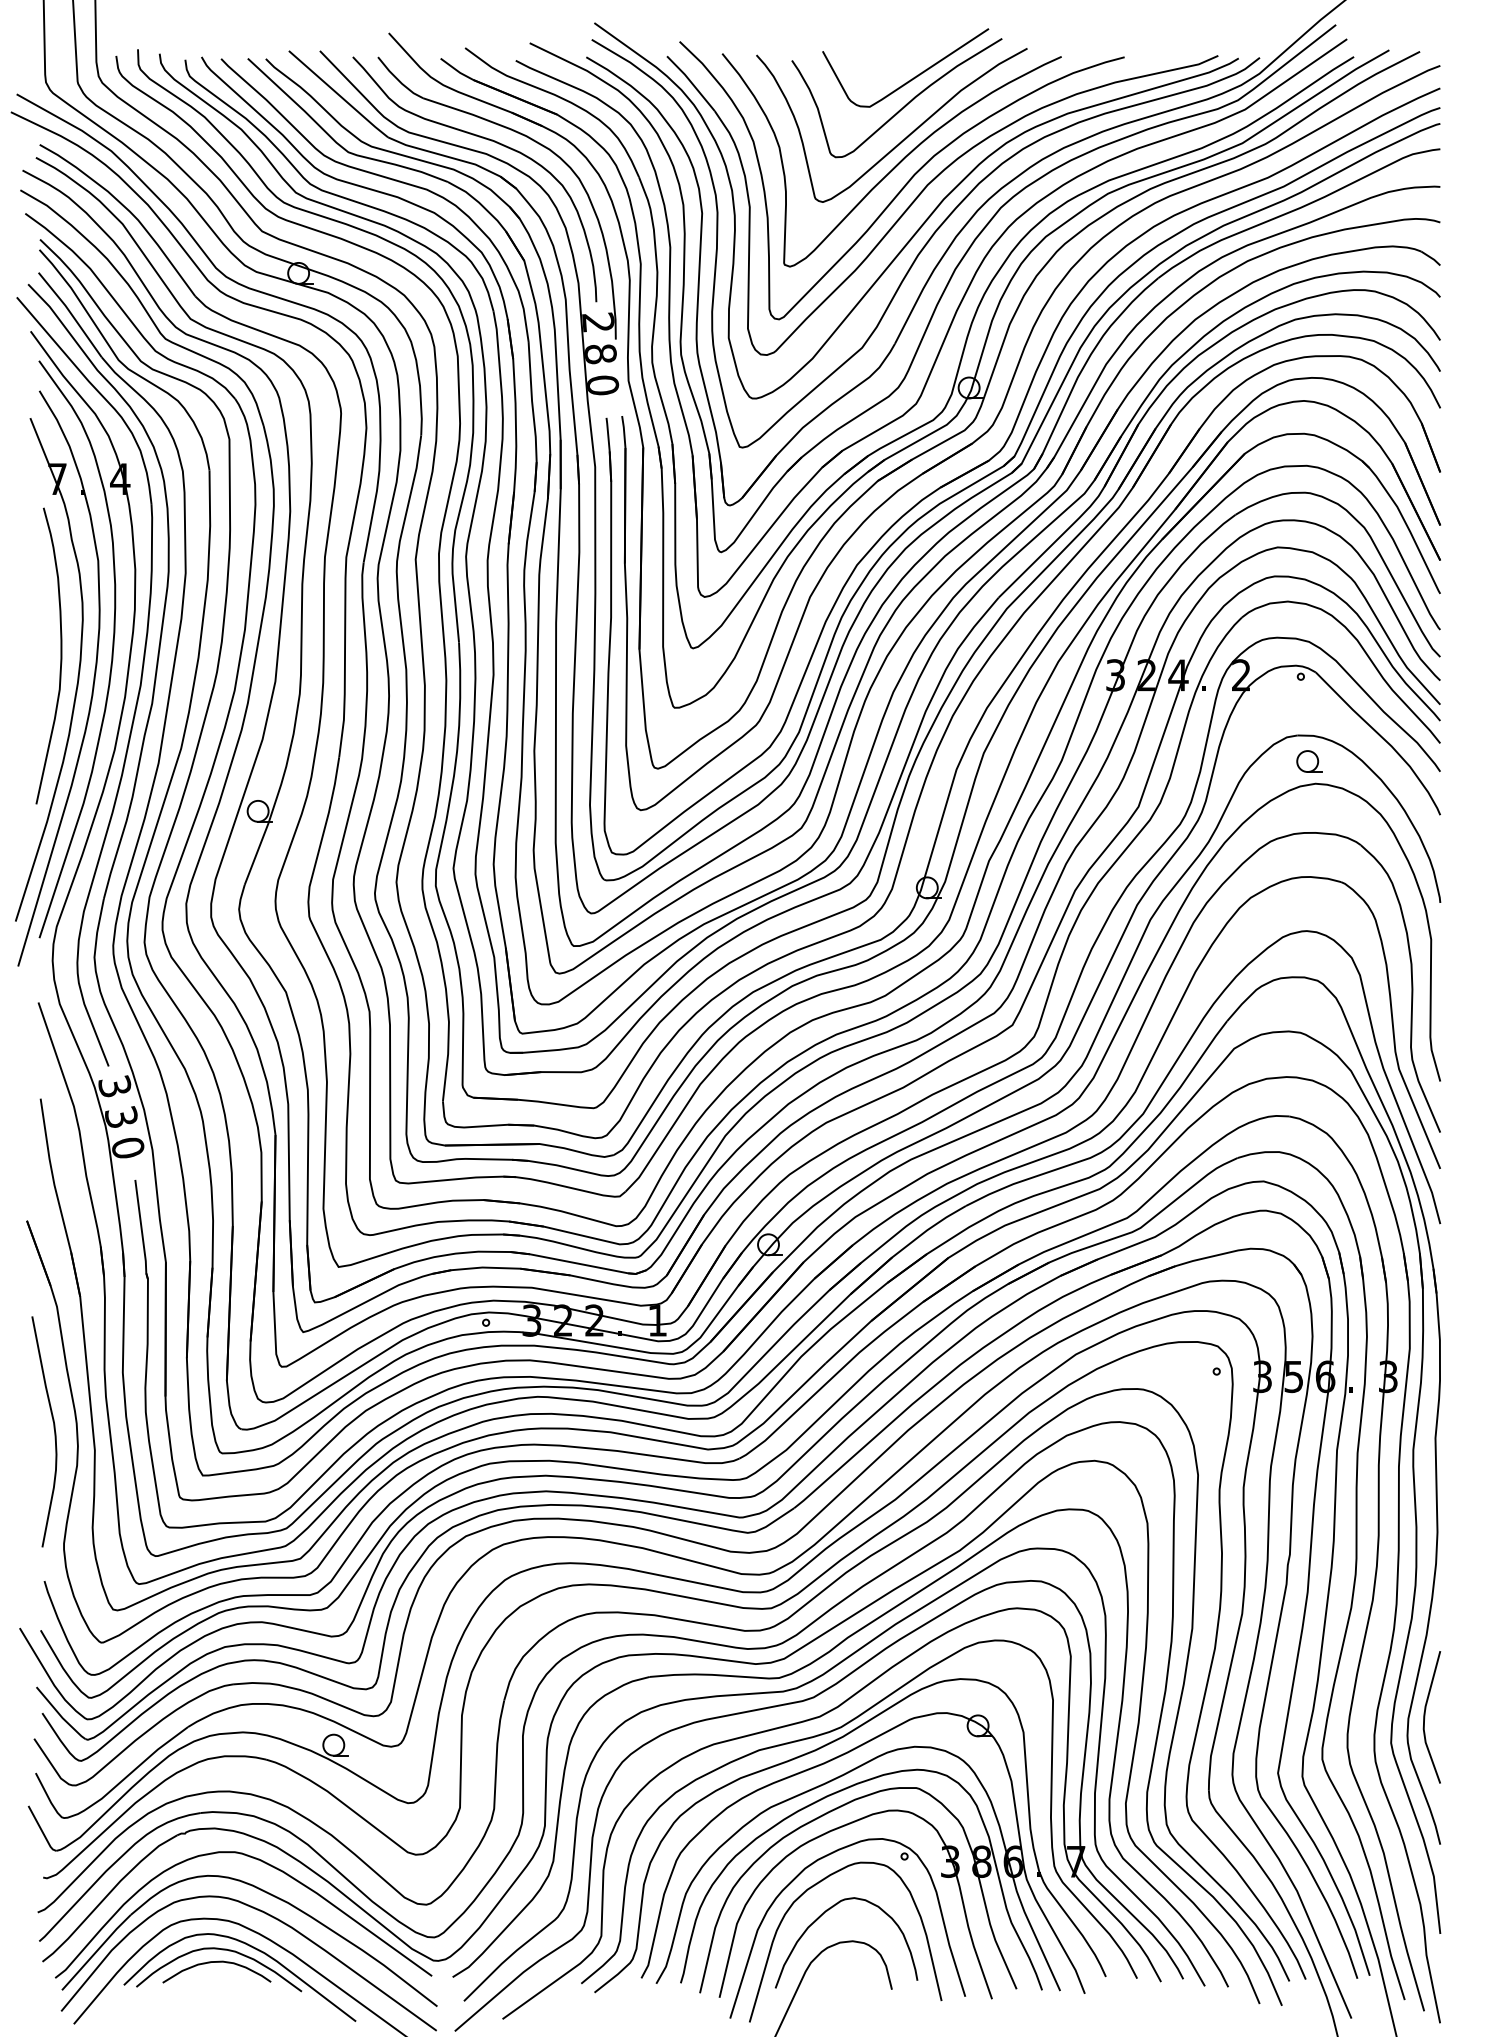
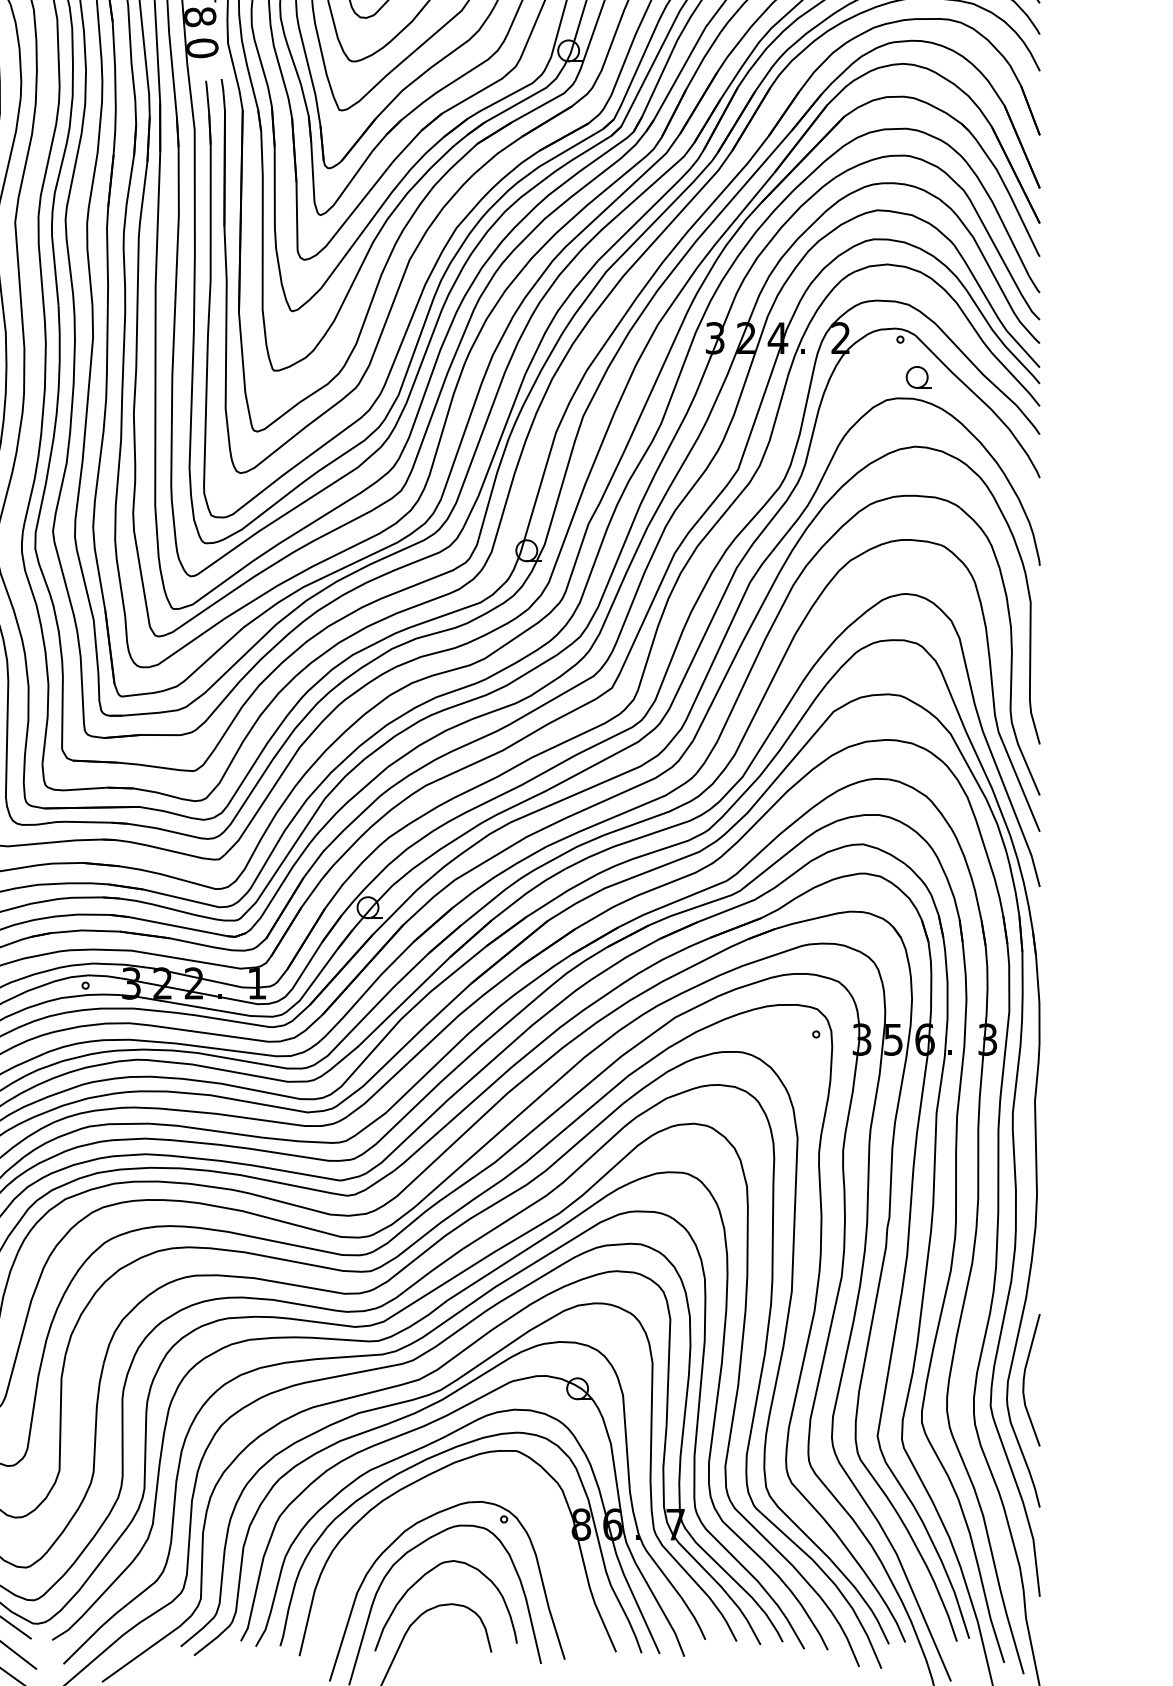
part: (1309, 761) -> (919, 377), moved
part: (826, 1834) -> (426, 1497), removed

